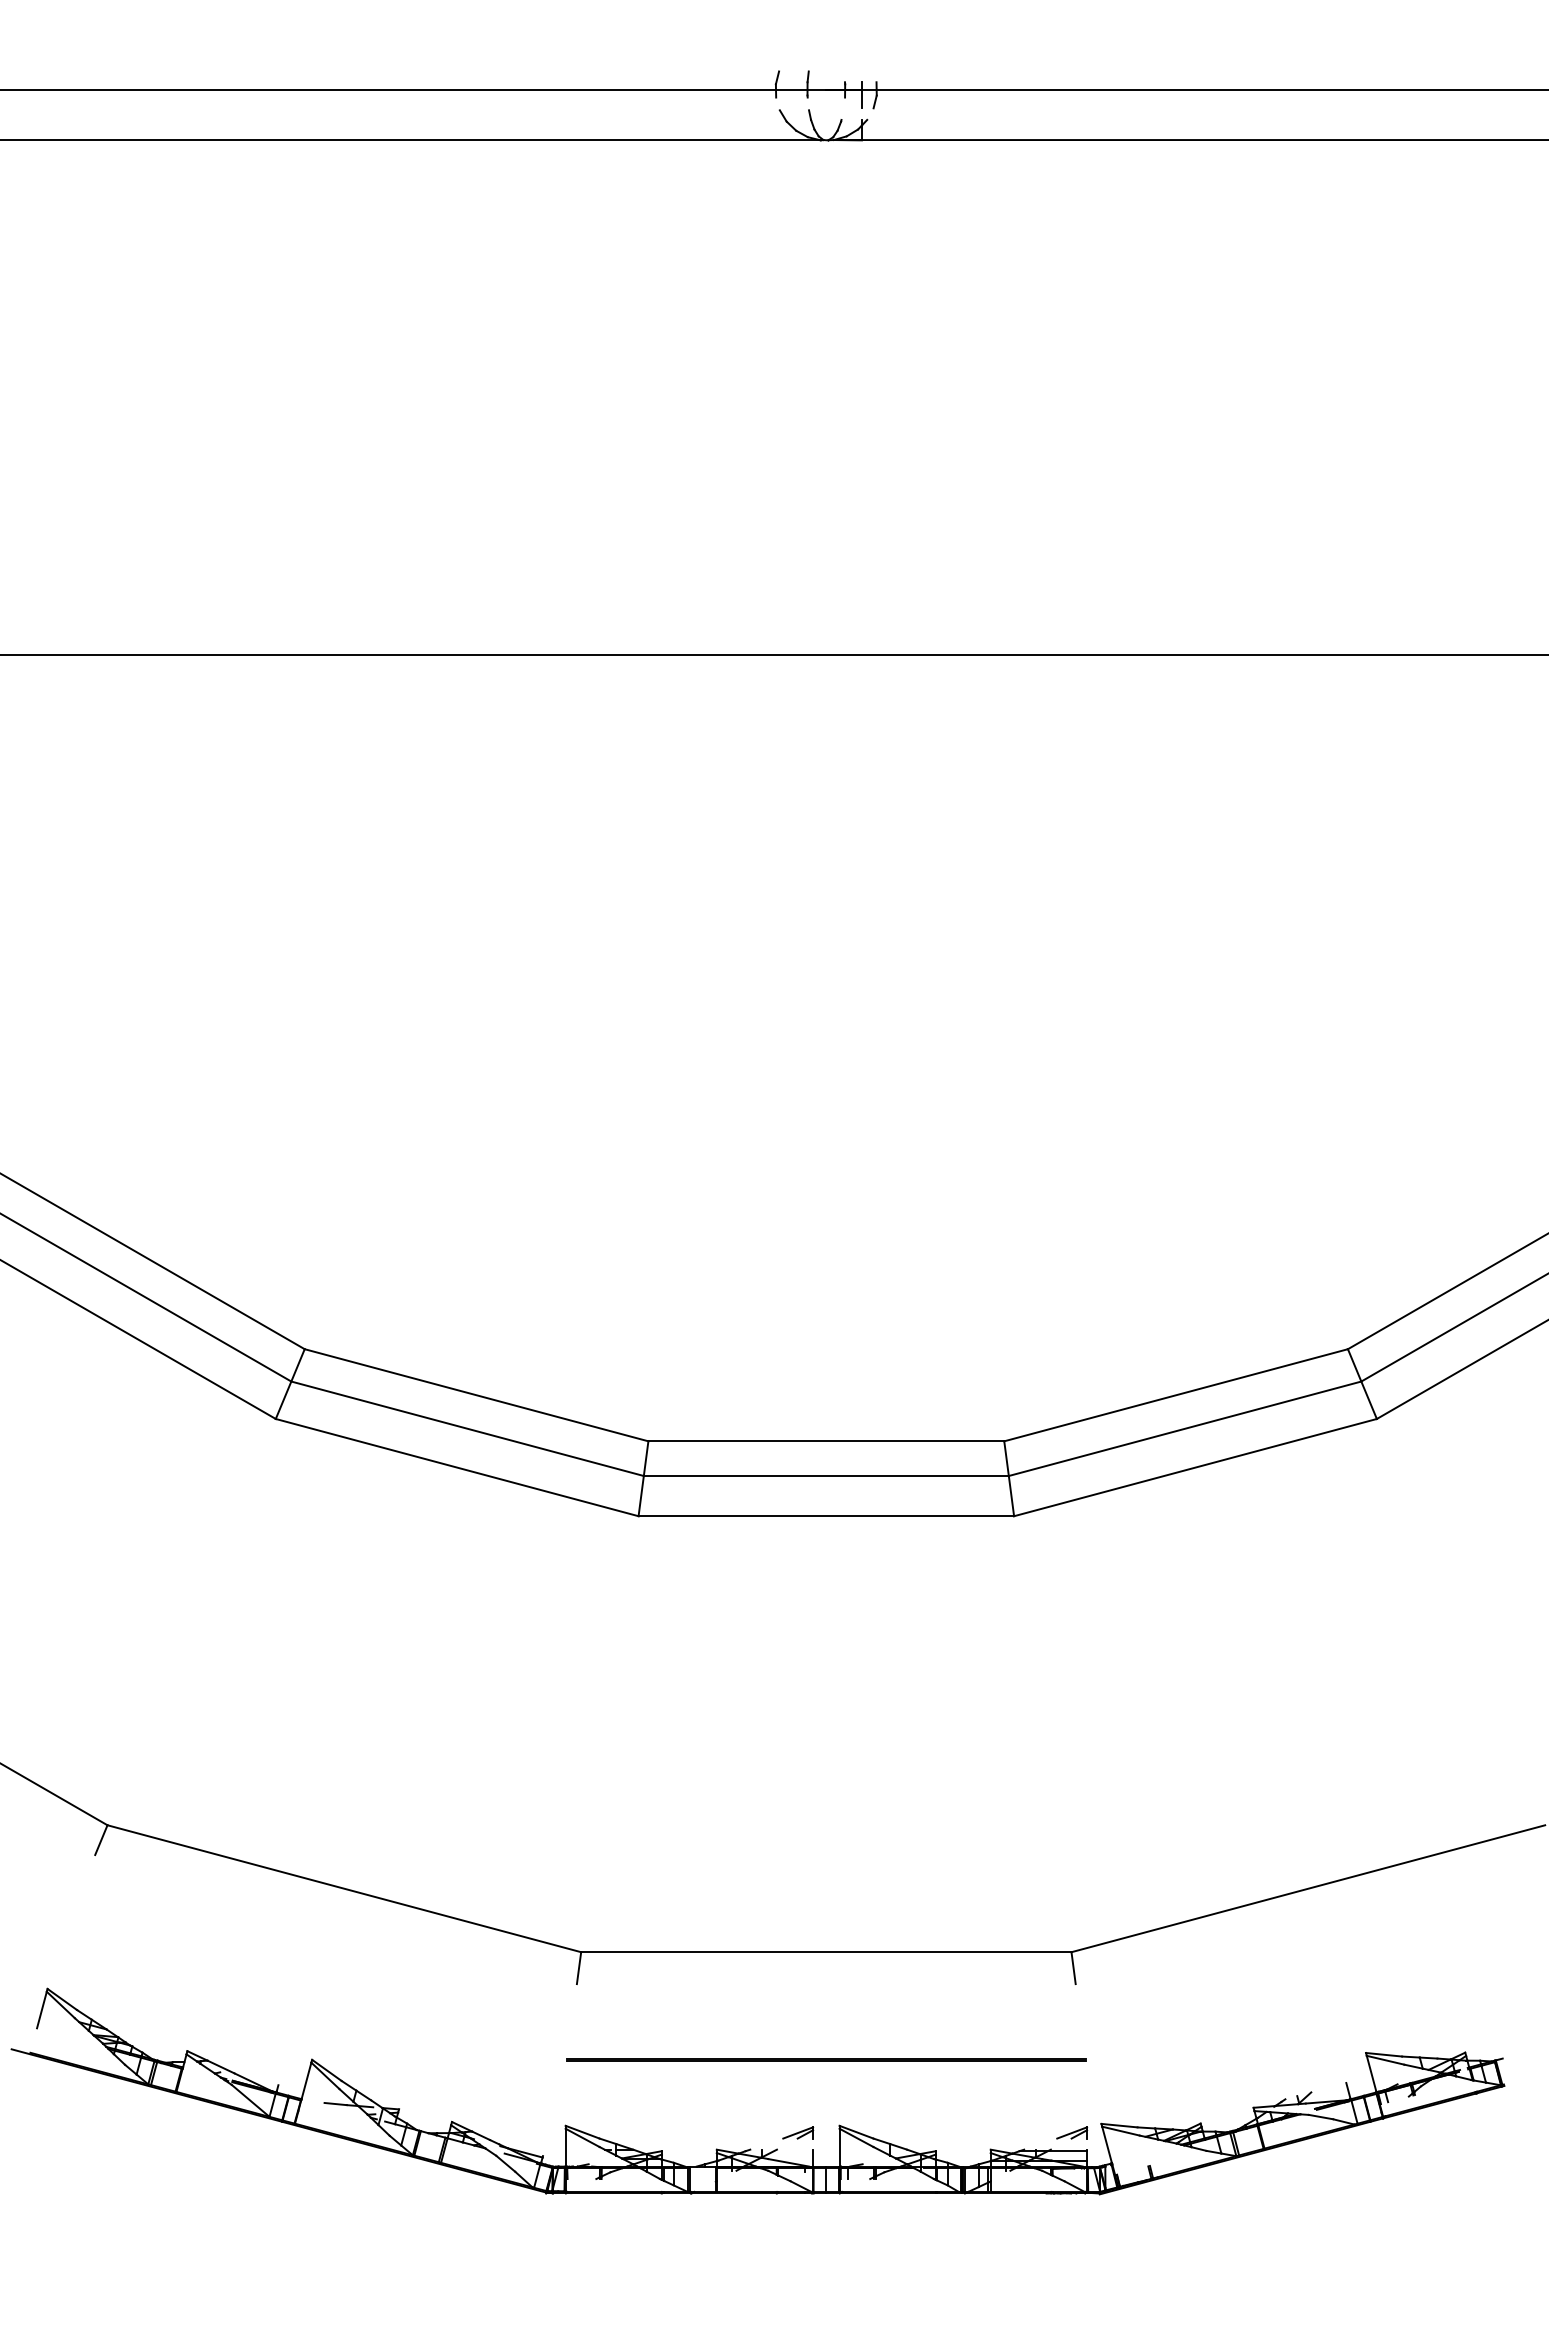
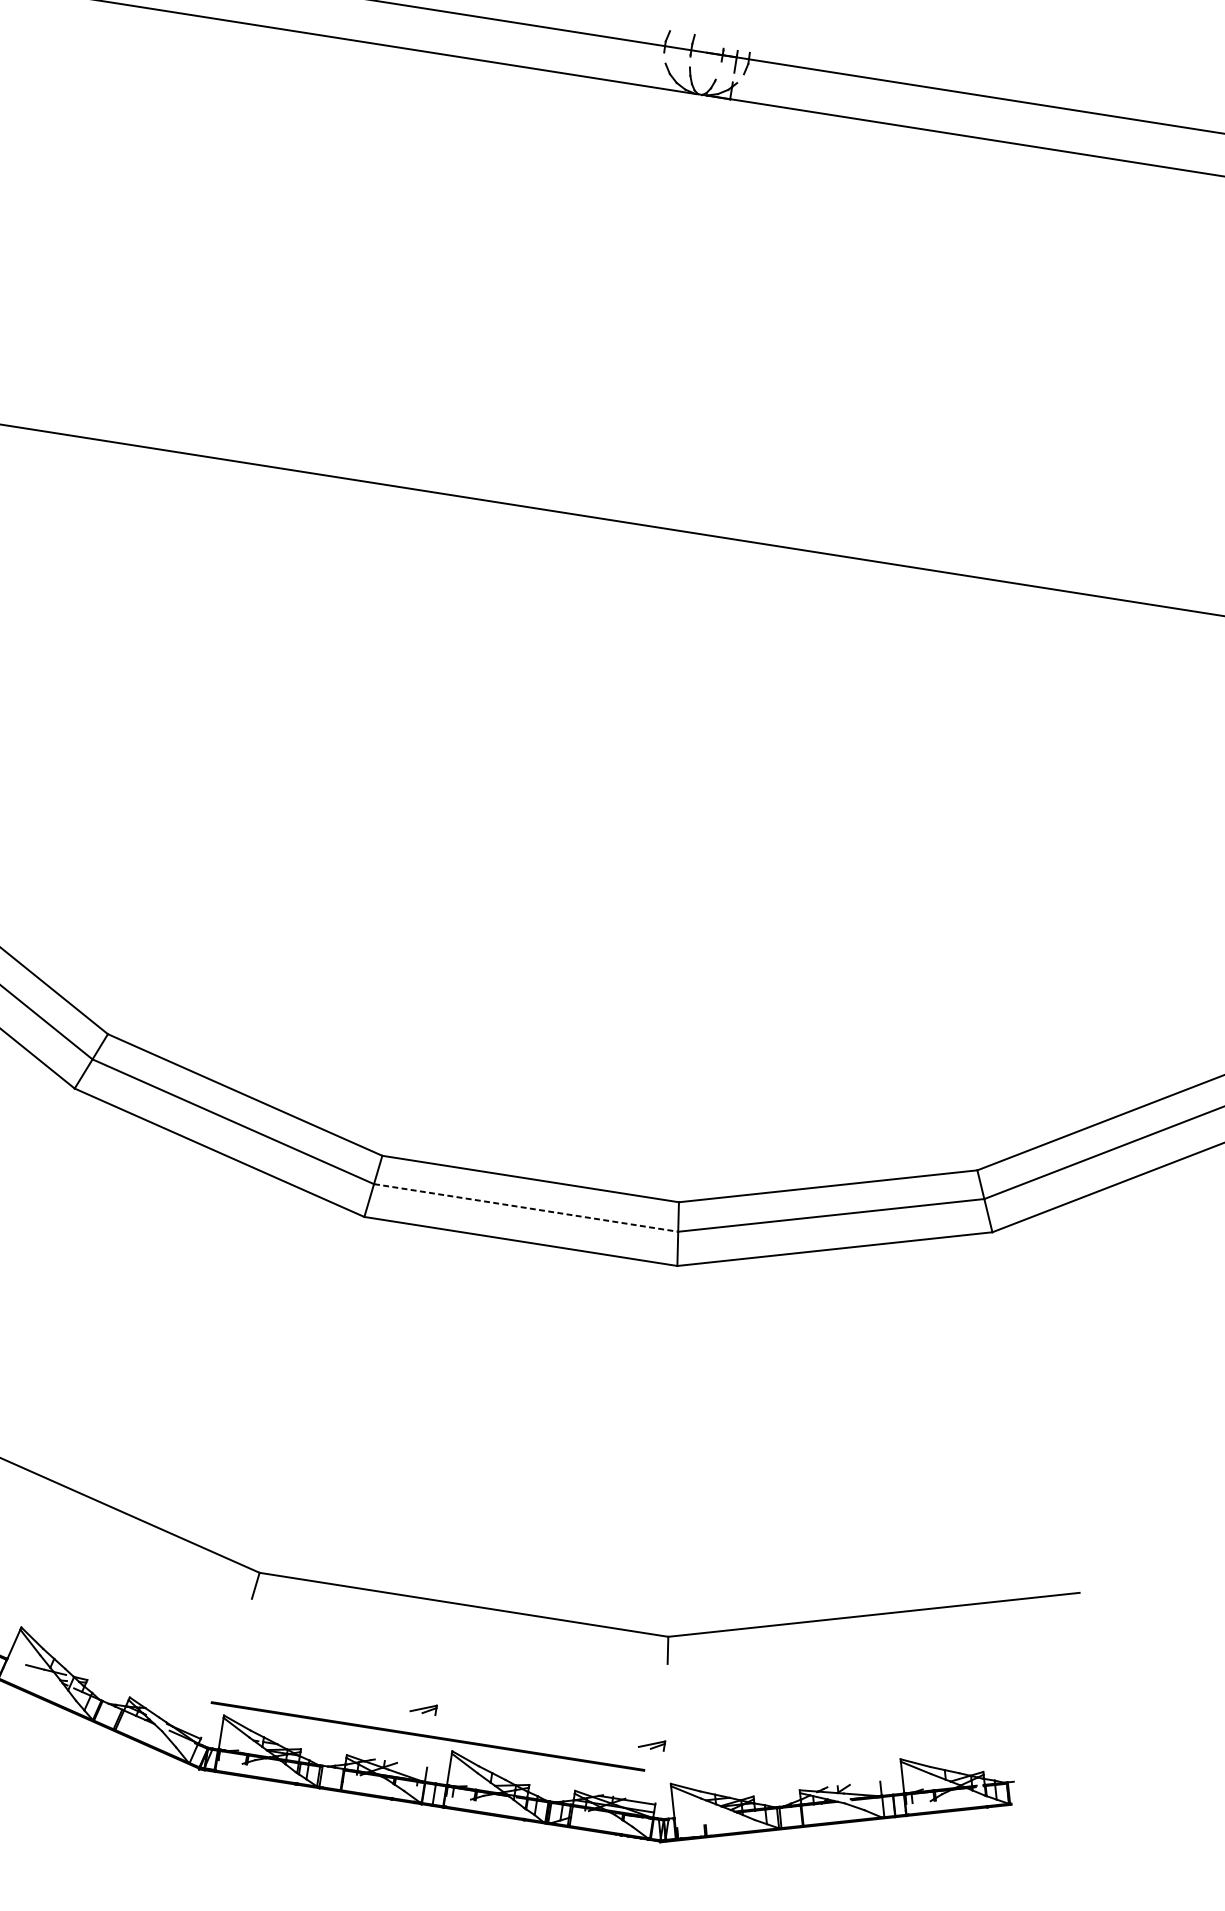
line: (826, 1476) -> (526, 1208), solid -> dashed
line: (826, 2059) -> (428, 1736), moved
part: (798, 2132) -> (424, 1708), moved
part: (1072, 2132) -> (652, 1743), moved

